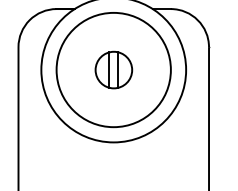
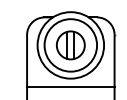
part: (113, 70) -> (70, 45), size x1.67
line: (113, 161) -> (70, 87), added

